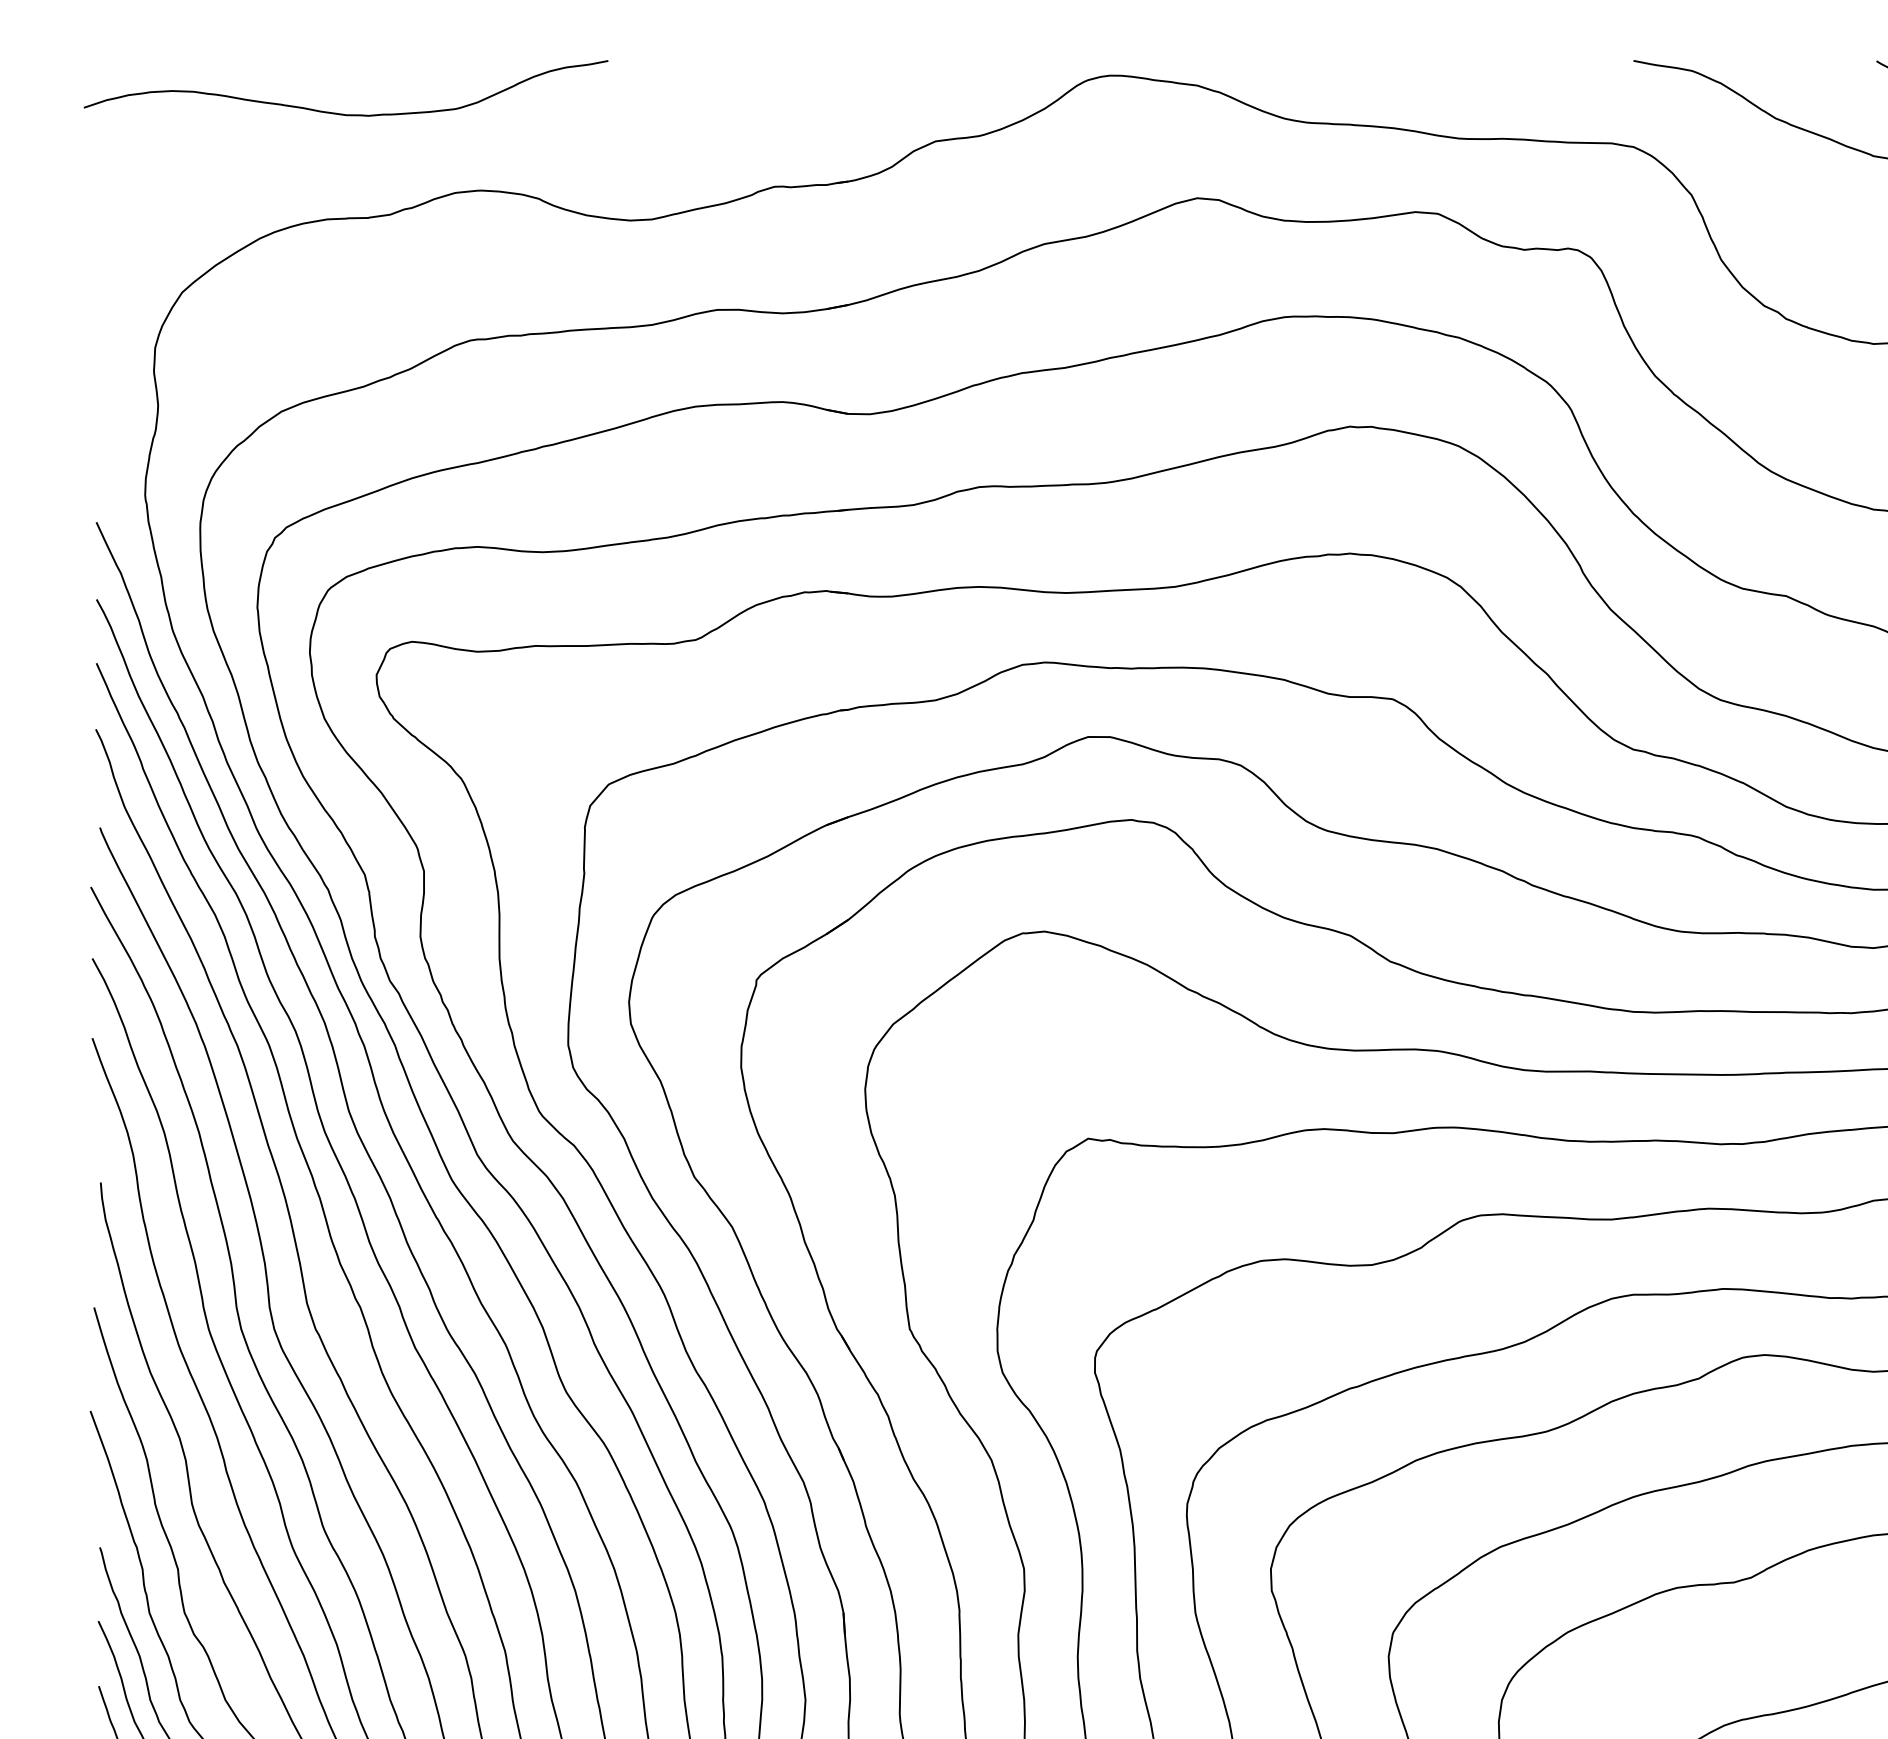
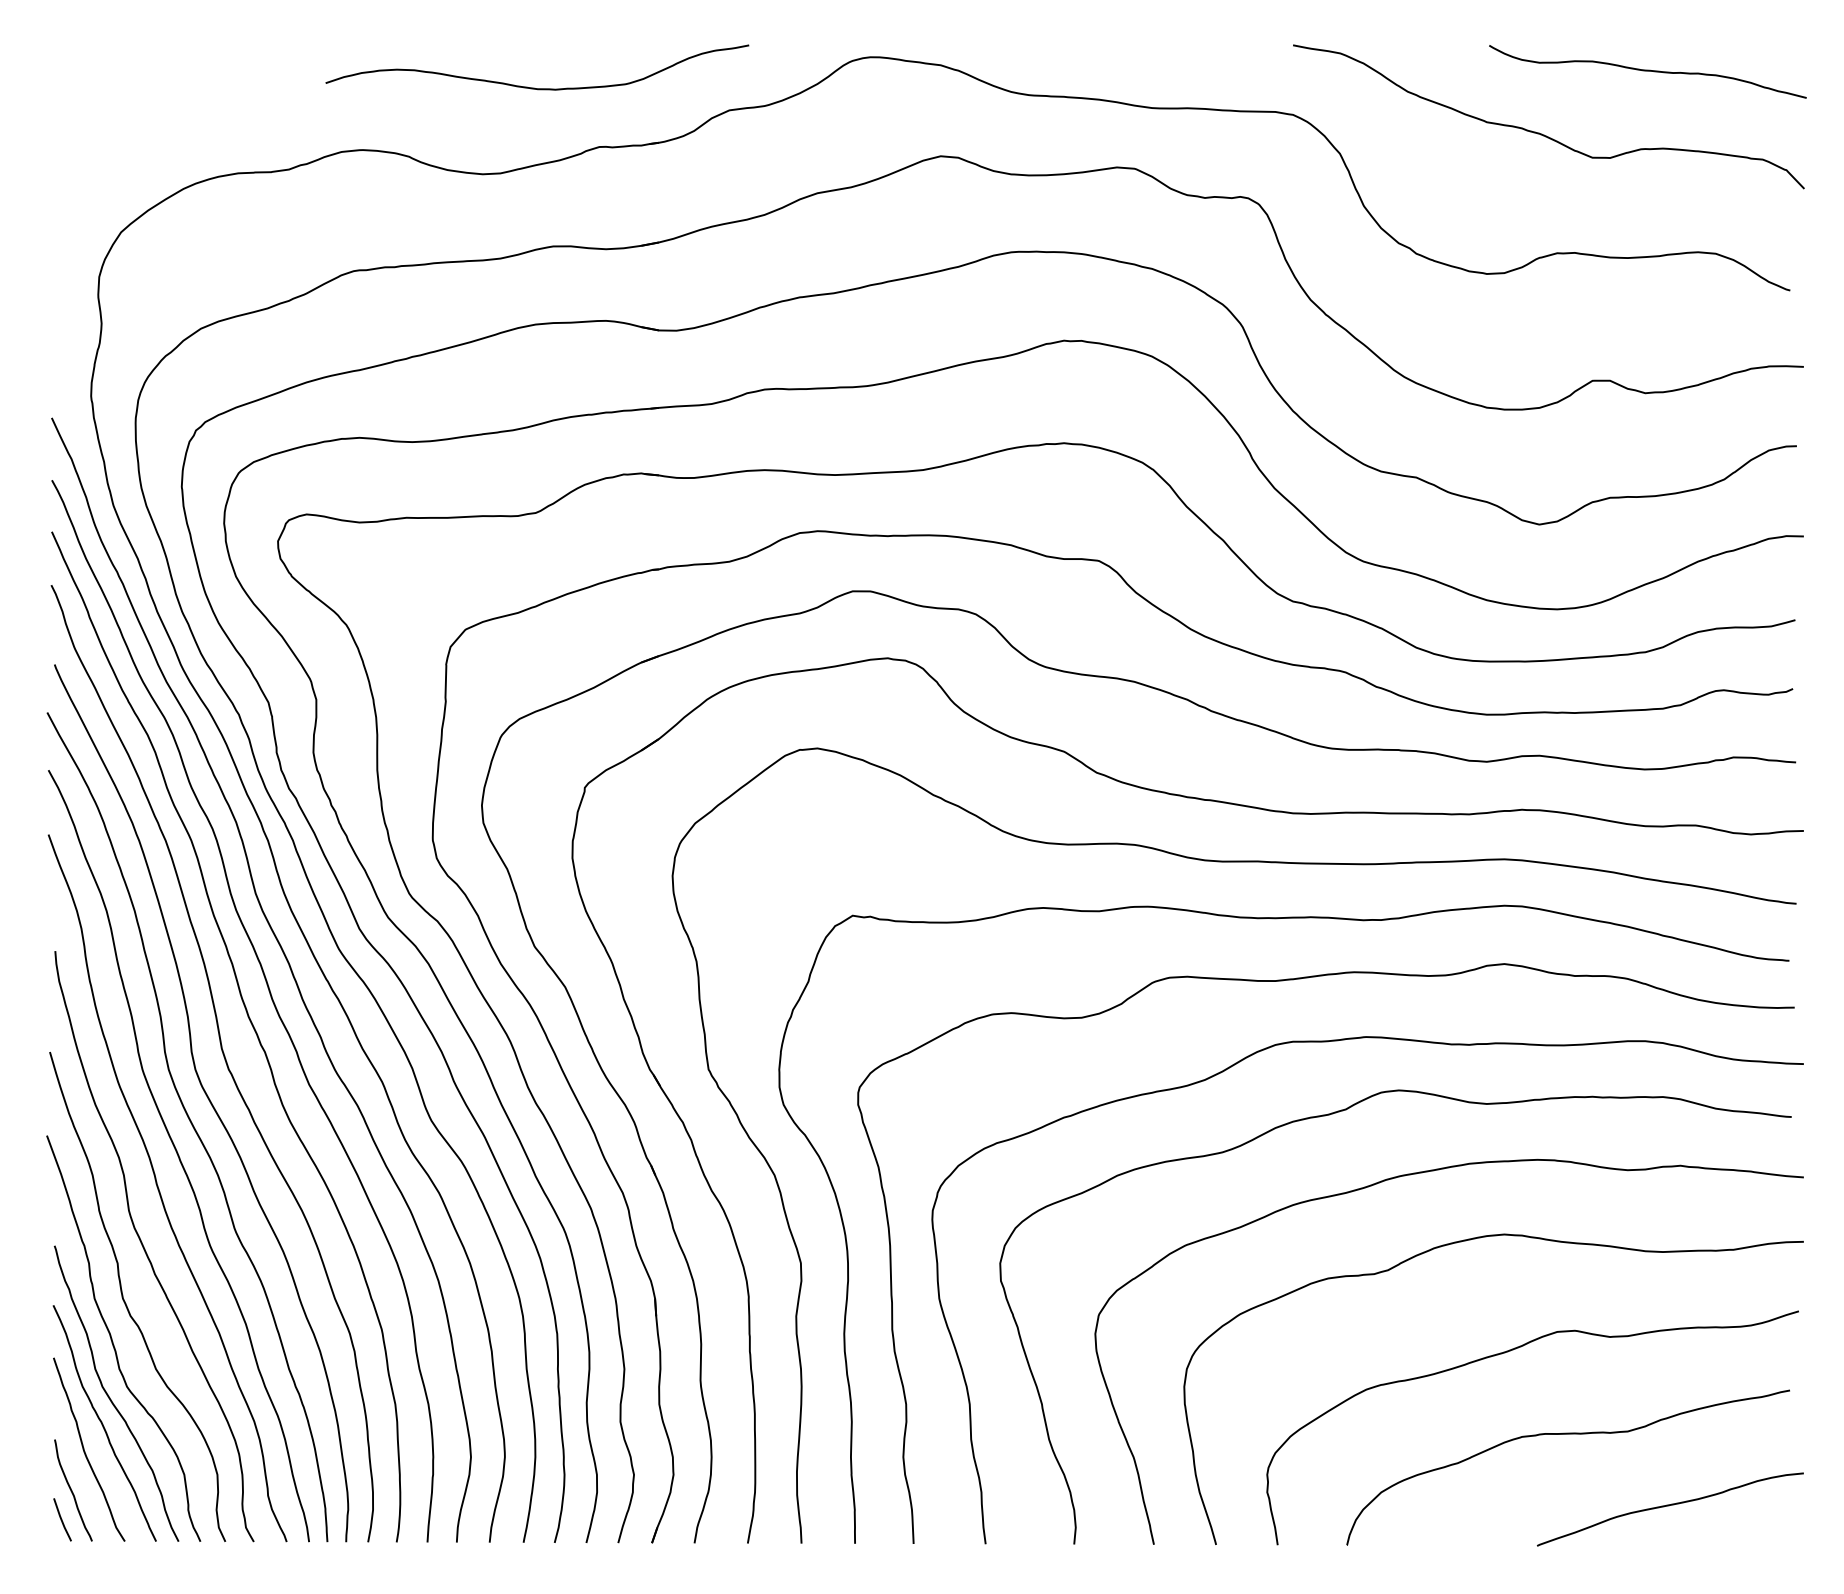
curve: (342, 113) -> (534, 87), moved

